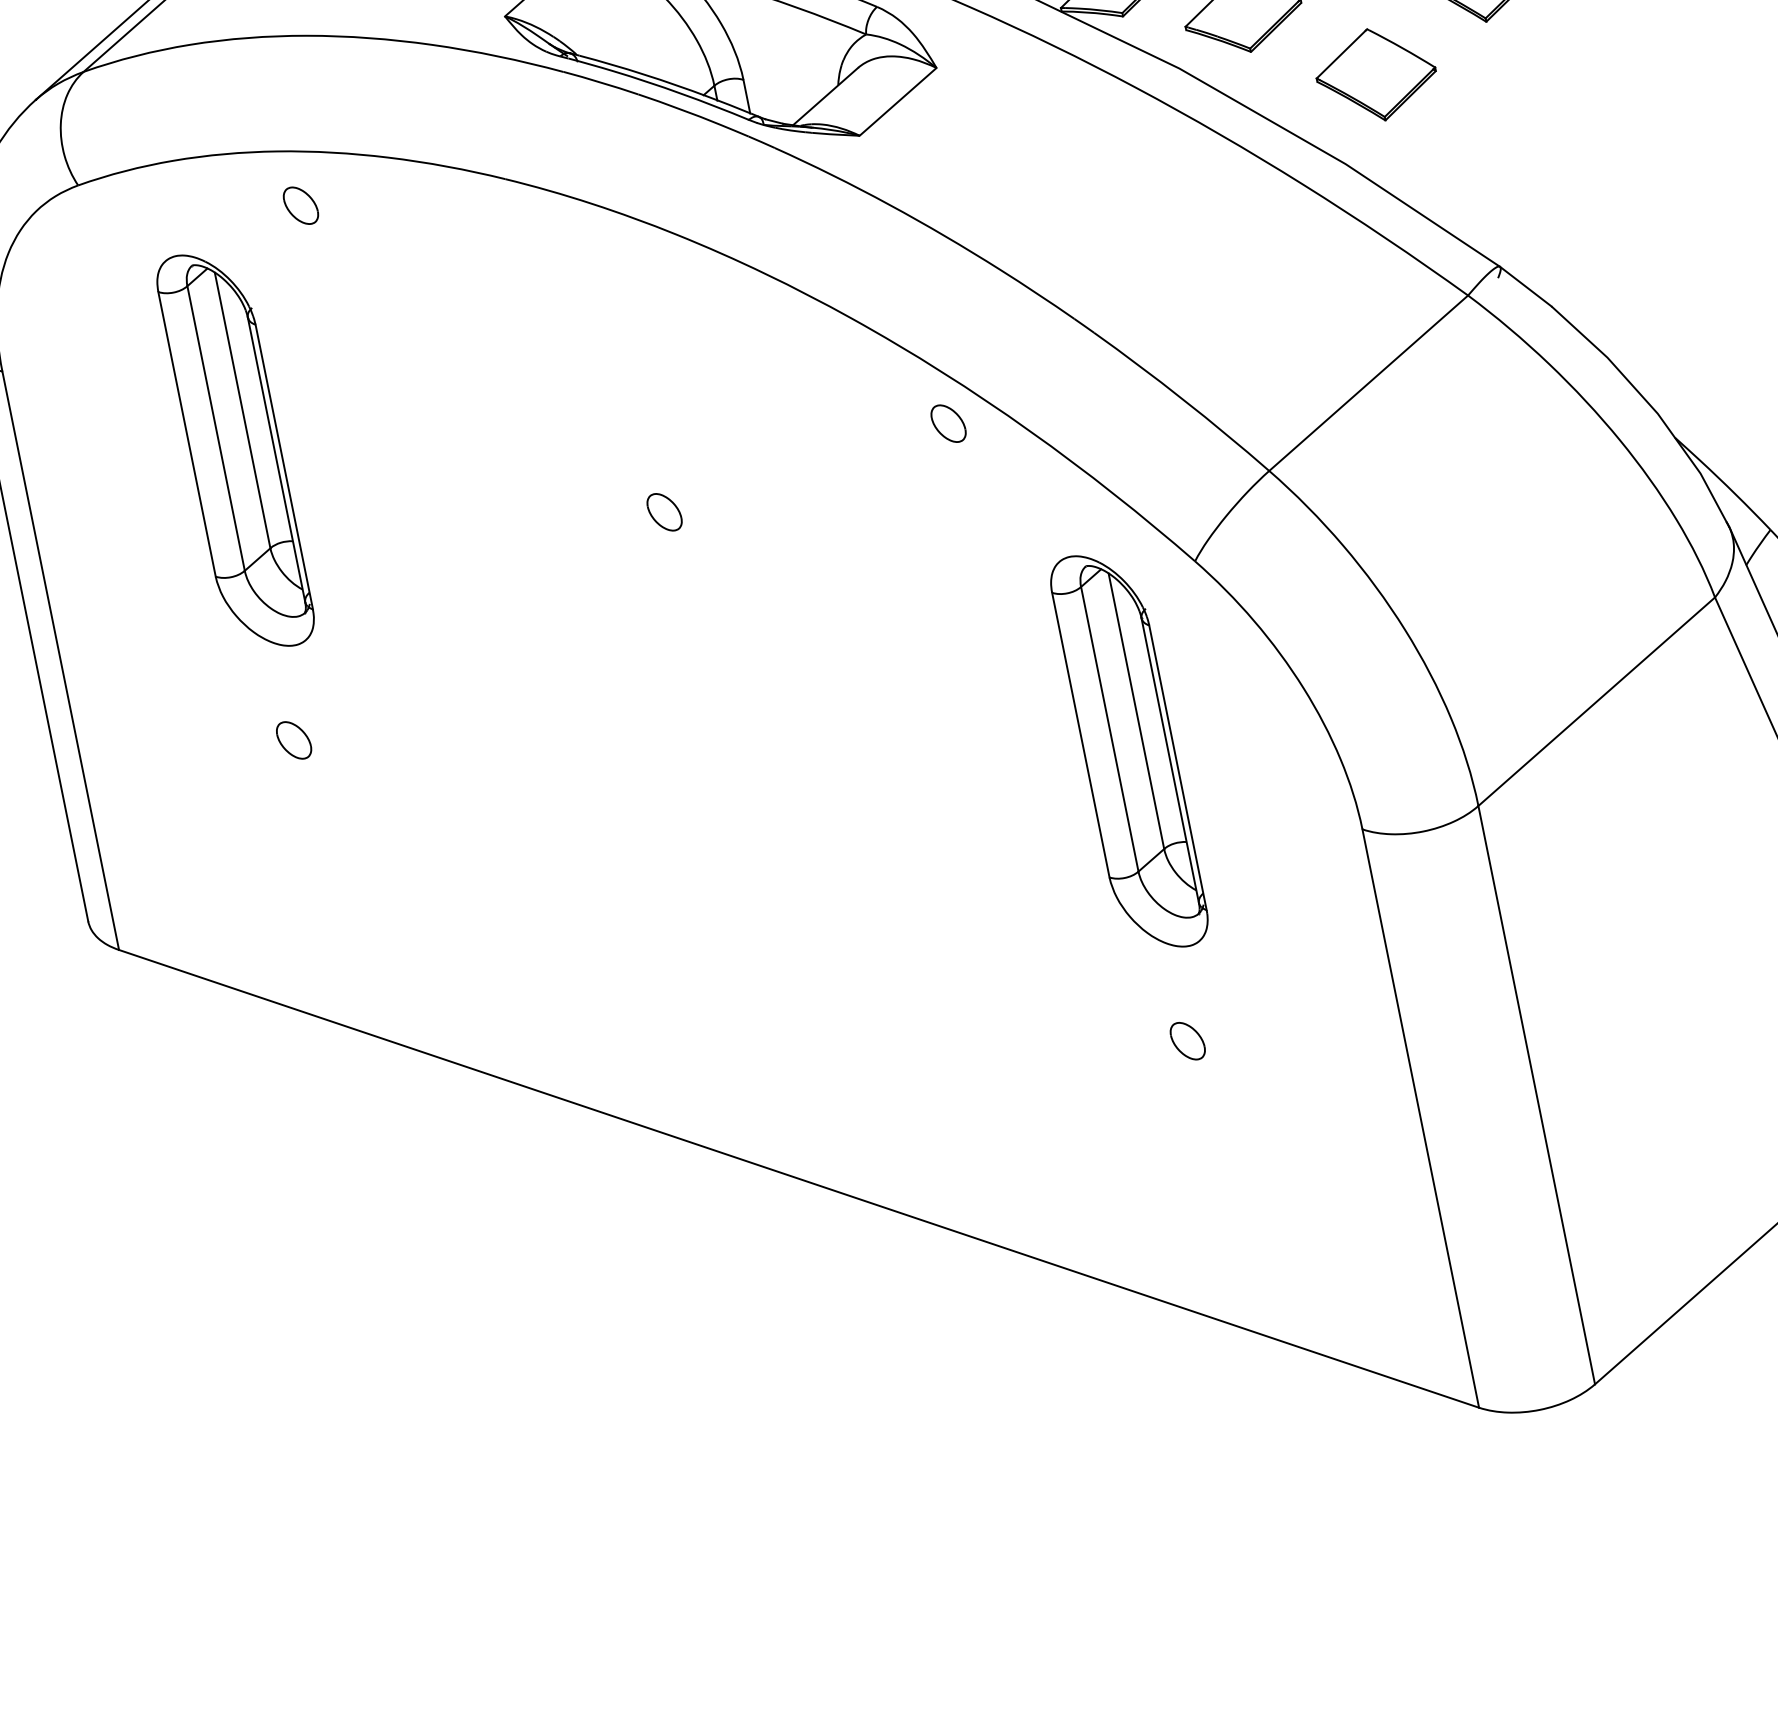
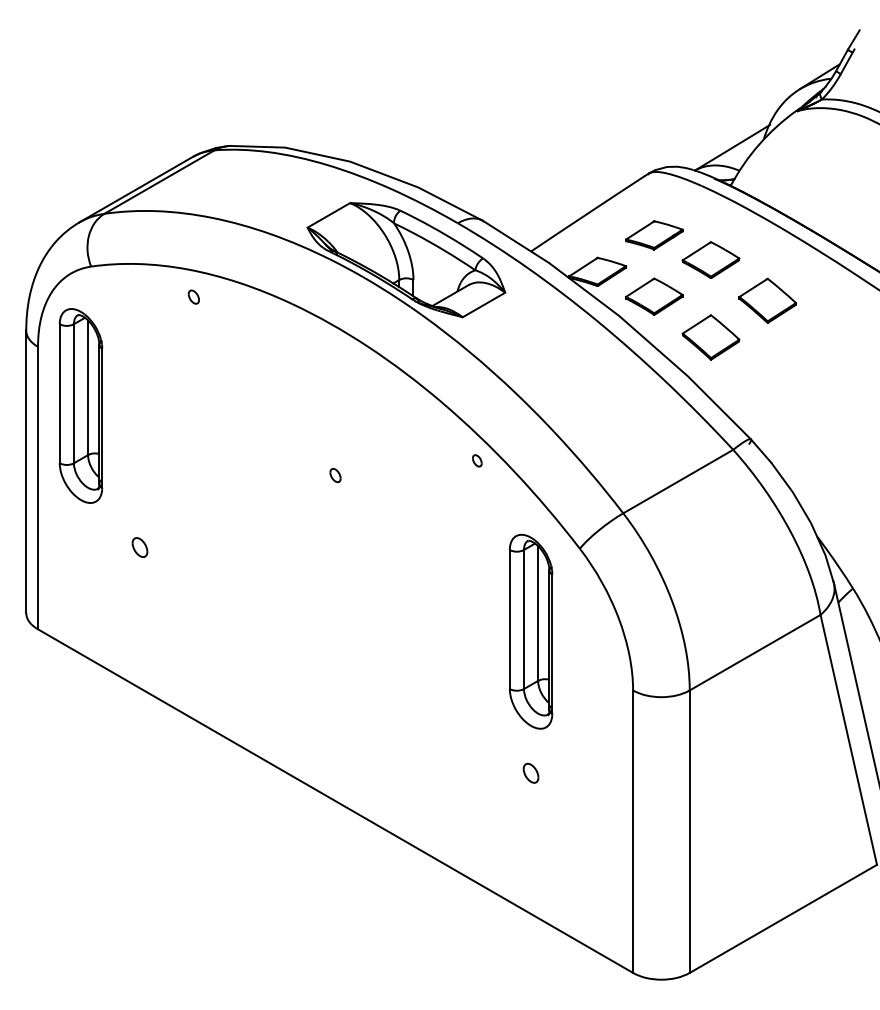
part: (299, 204) -> (193, 296), size x0.7
part: (949, 422) -> (477, 460), size x0.6
part: (234, 449) -> (80, 405), moved
part: (664, 512) -> (335, 475), size x0.7

